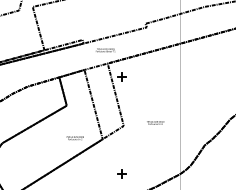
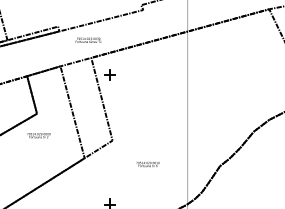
text: (155, 122) -> (147, 163), moved
text: (74, 138) -> (38, 136), moved

